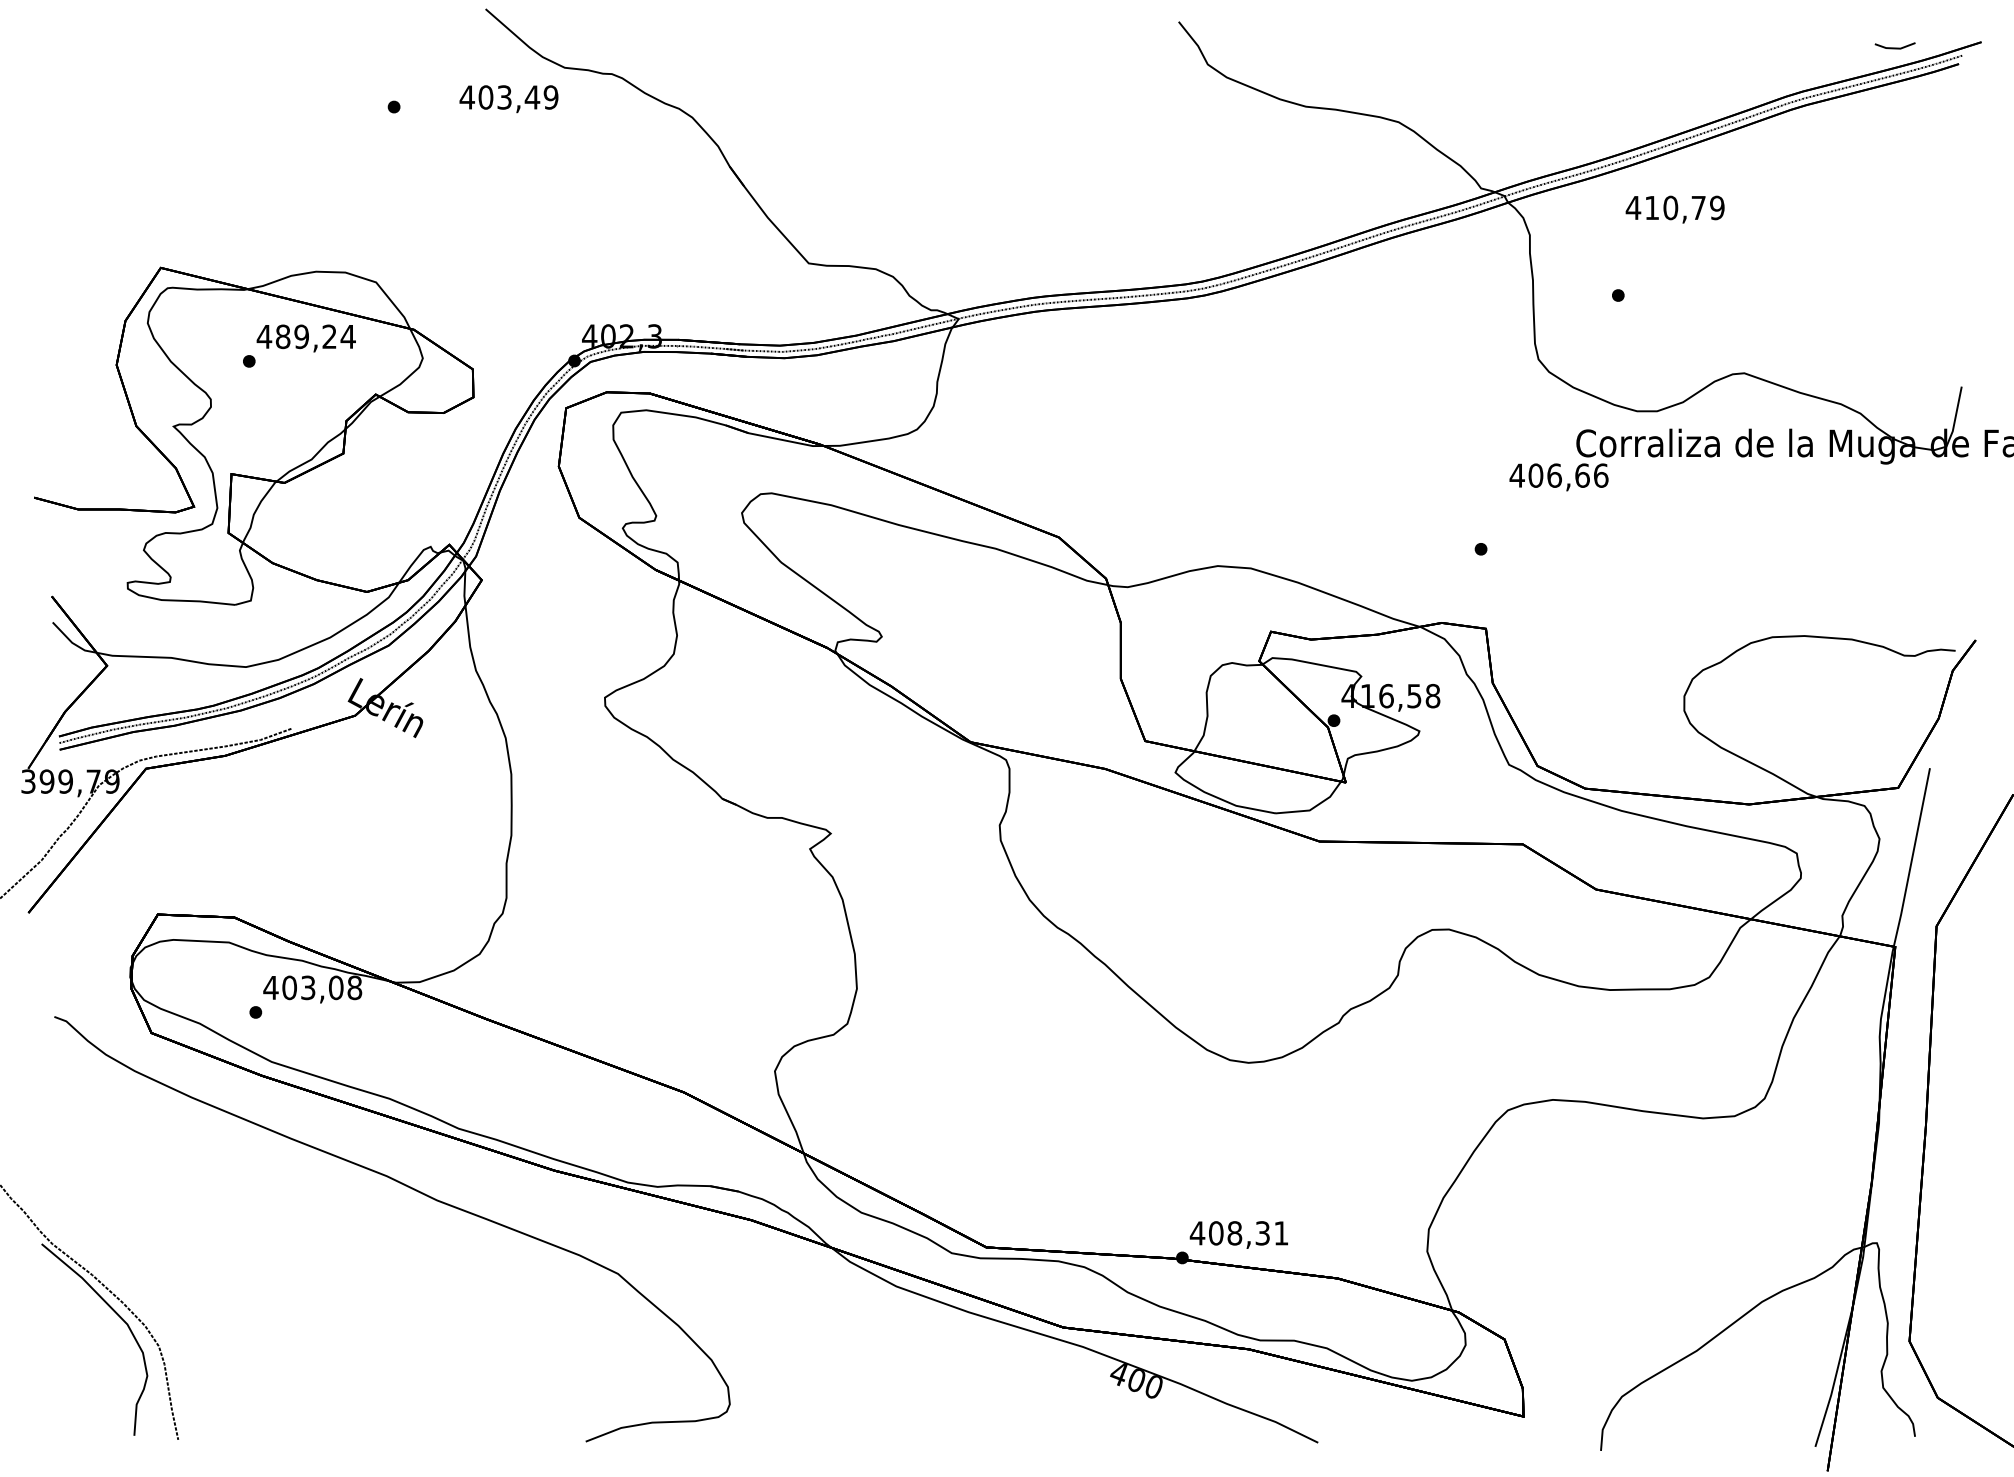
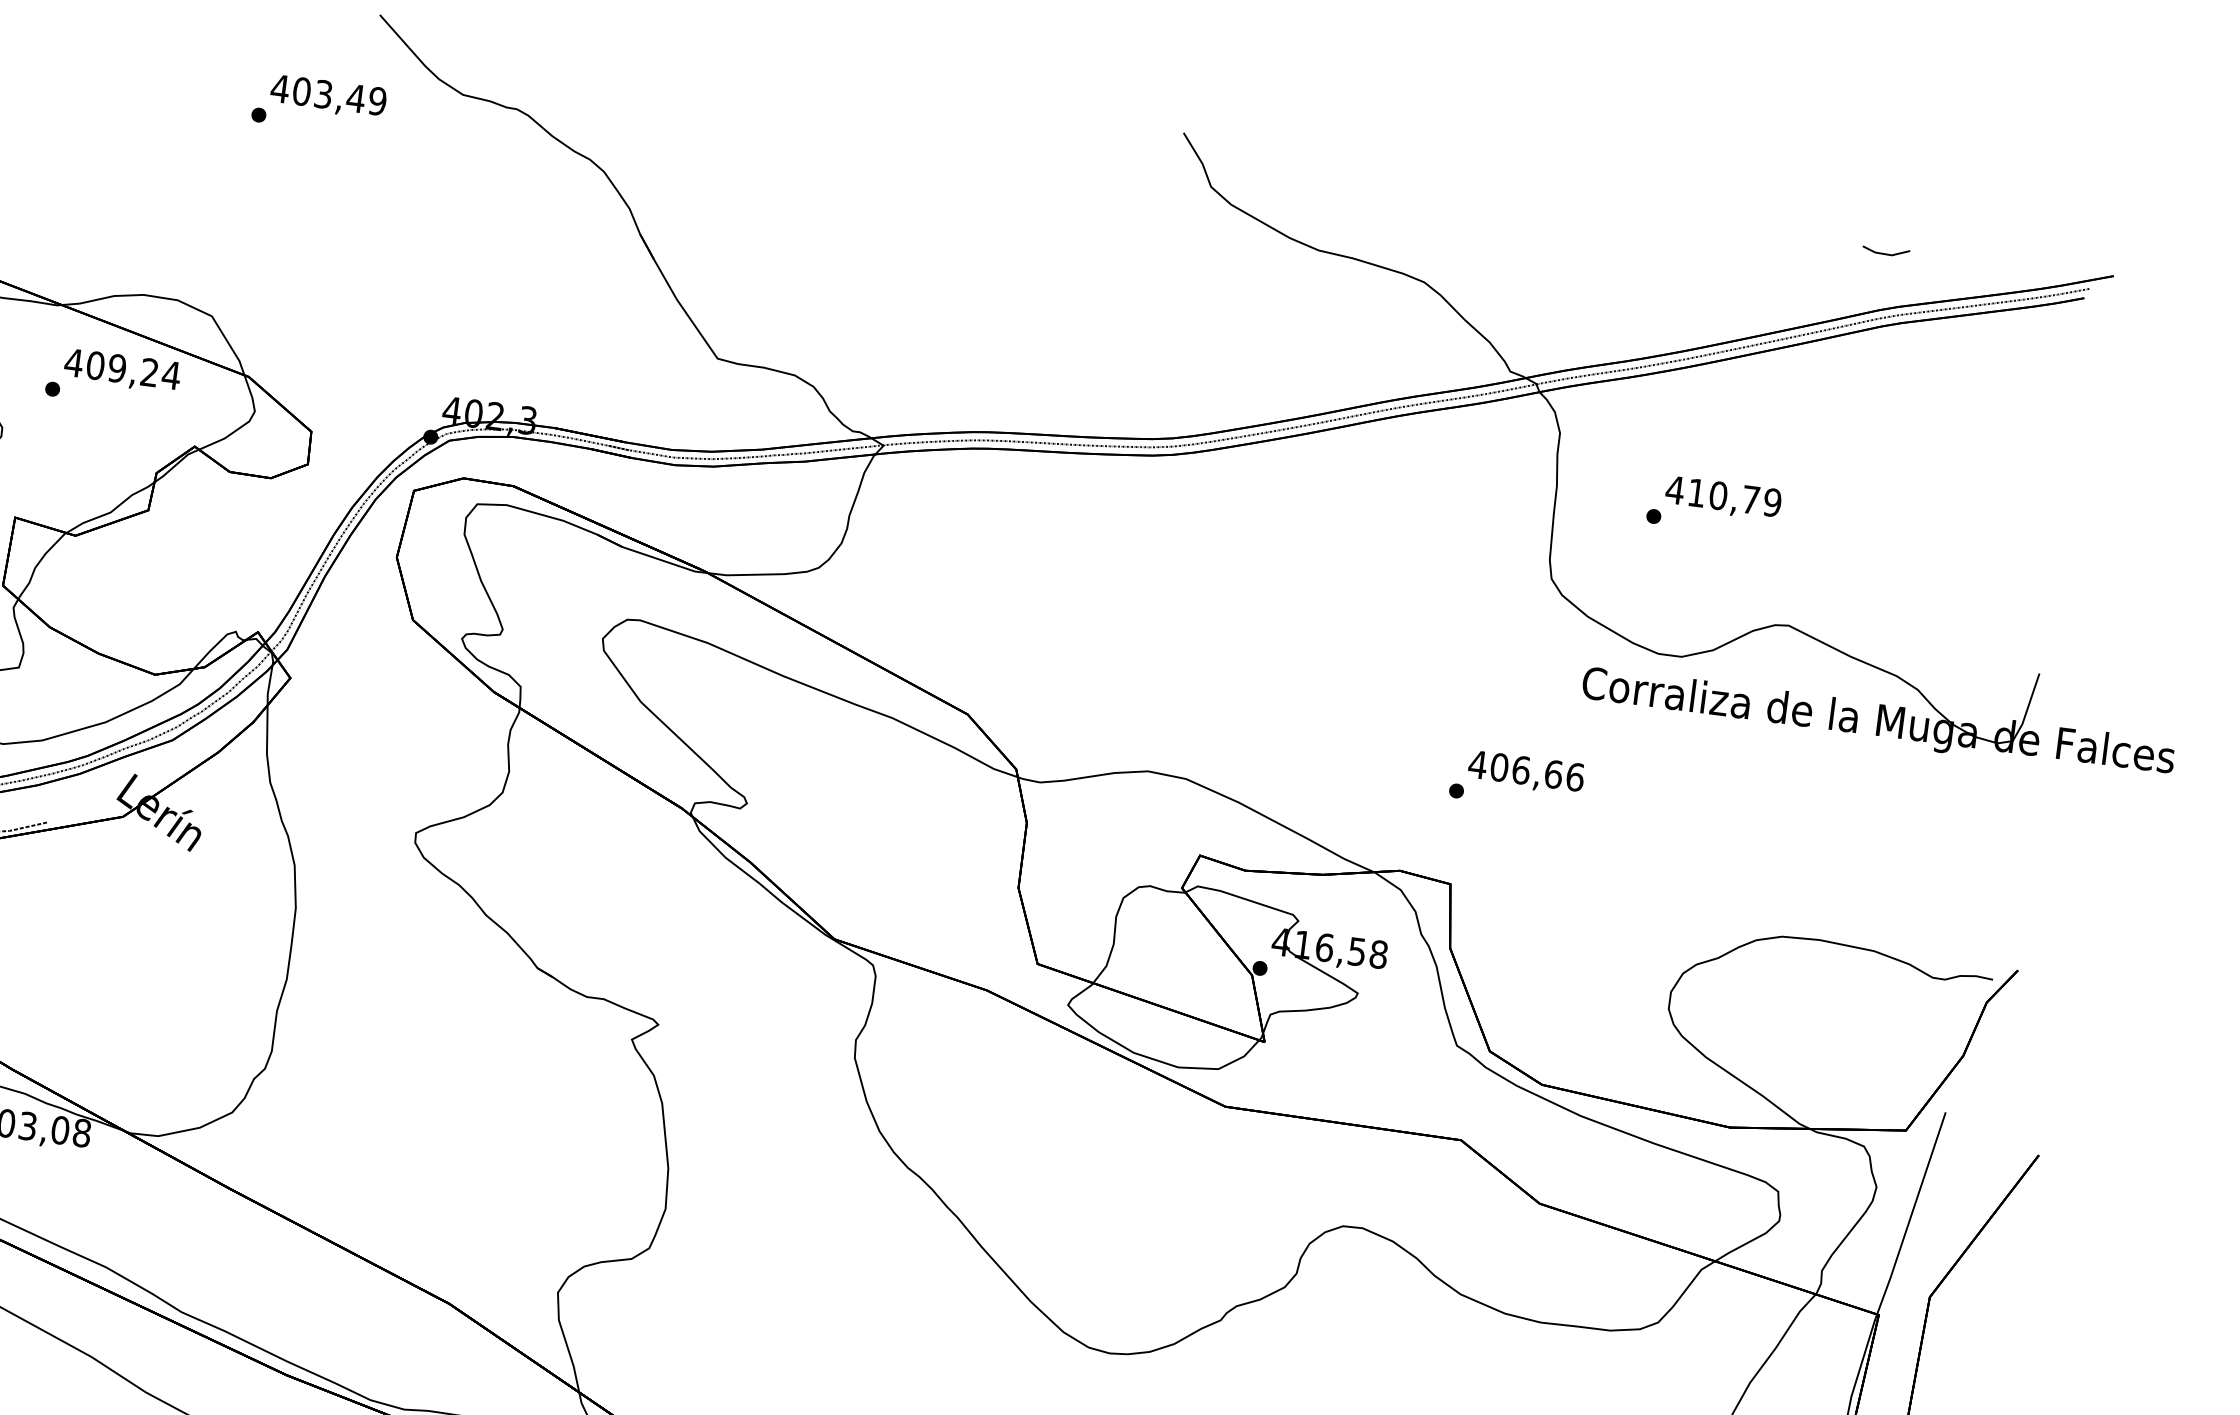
part: (1894, 45) -> (1885, 250), moved
text: (508, 99) -> (327, 97), moved
text: (1674, 209) -> (1722, 498), moved
text: (282, 336) -> (94, 365), 489,24 -> 409,24
text: (1558, 477) -> (1525, 772), moved

